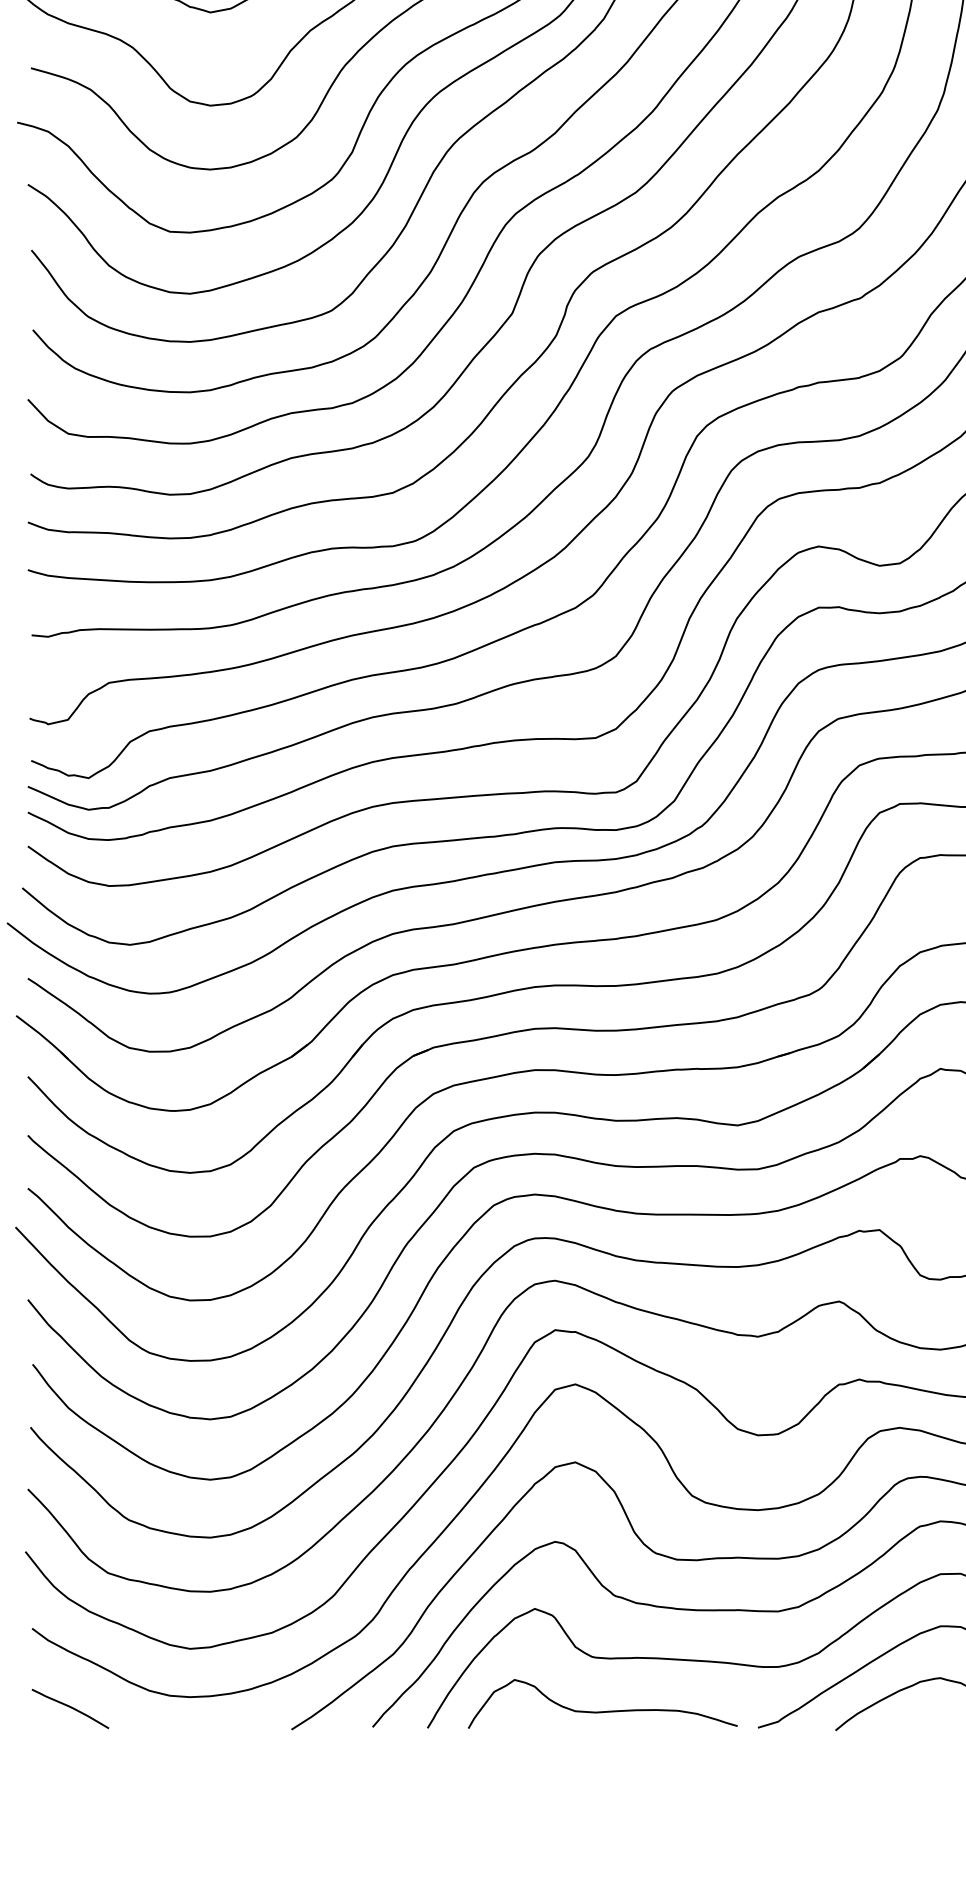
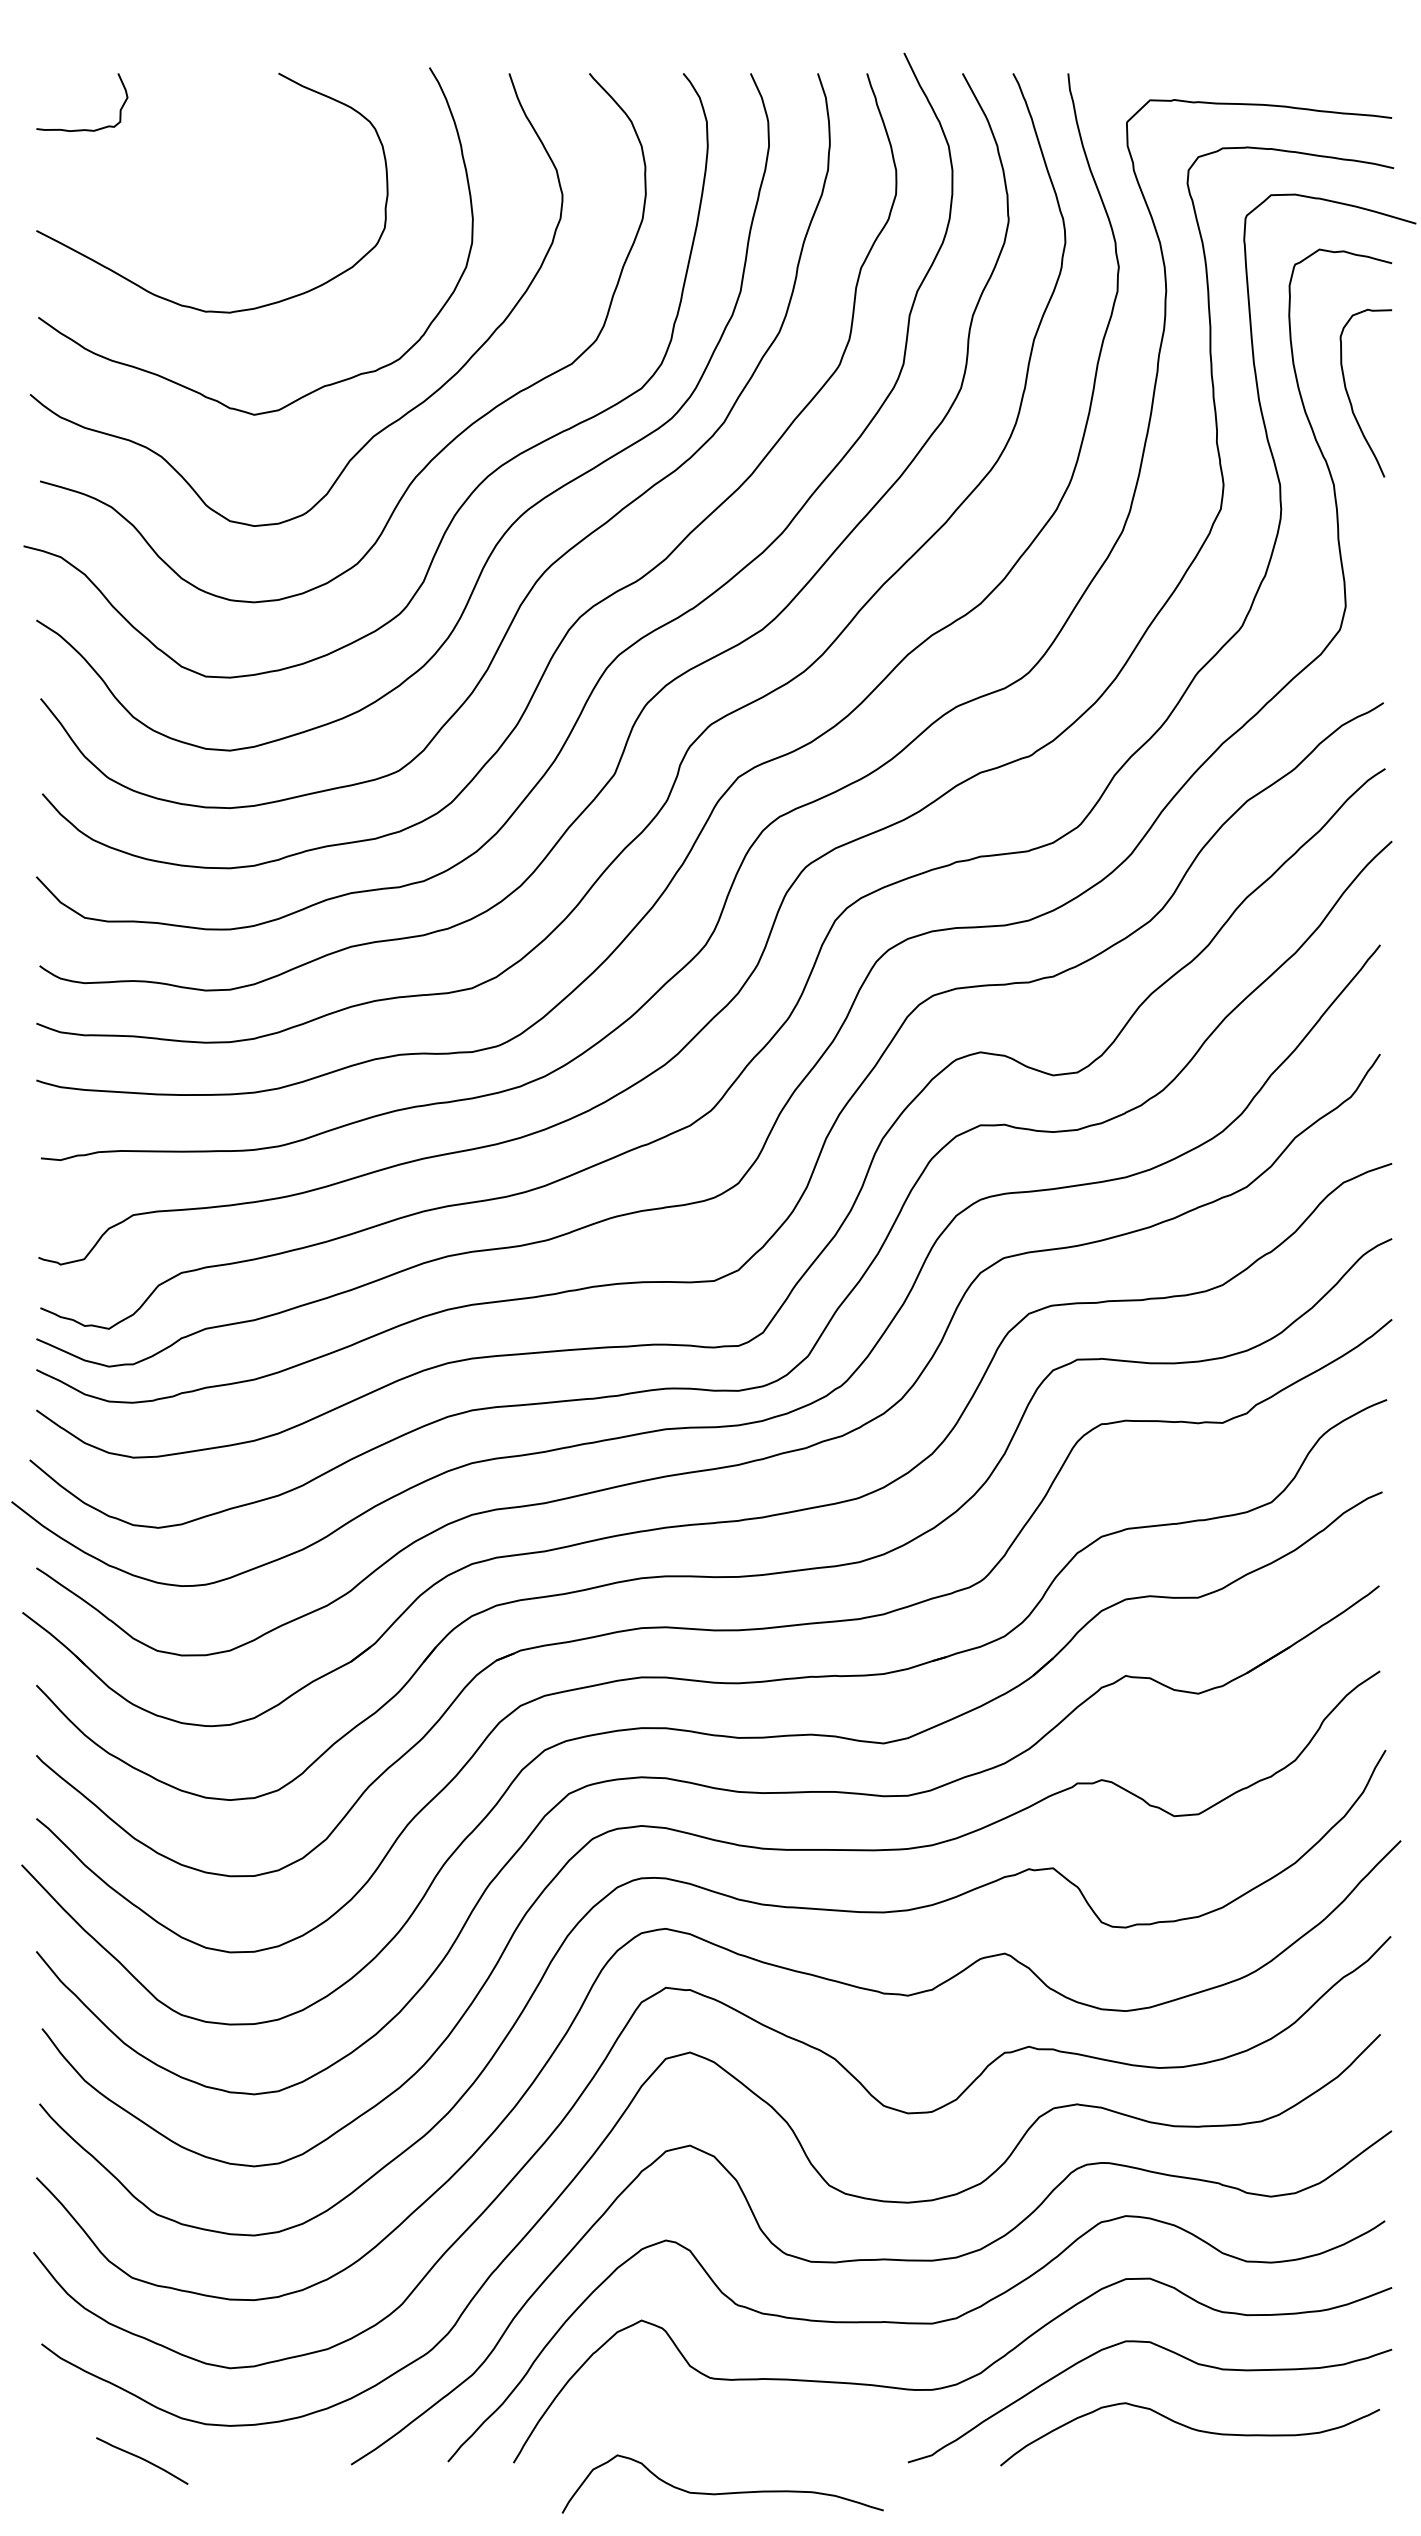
curve: (70, 1707) -> (142, 2459), moved
curve: (602, 1711) -> (722, 2492), moved

